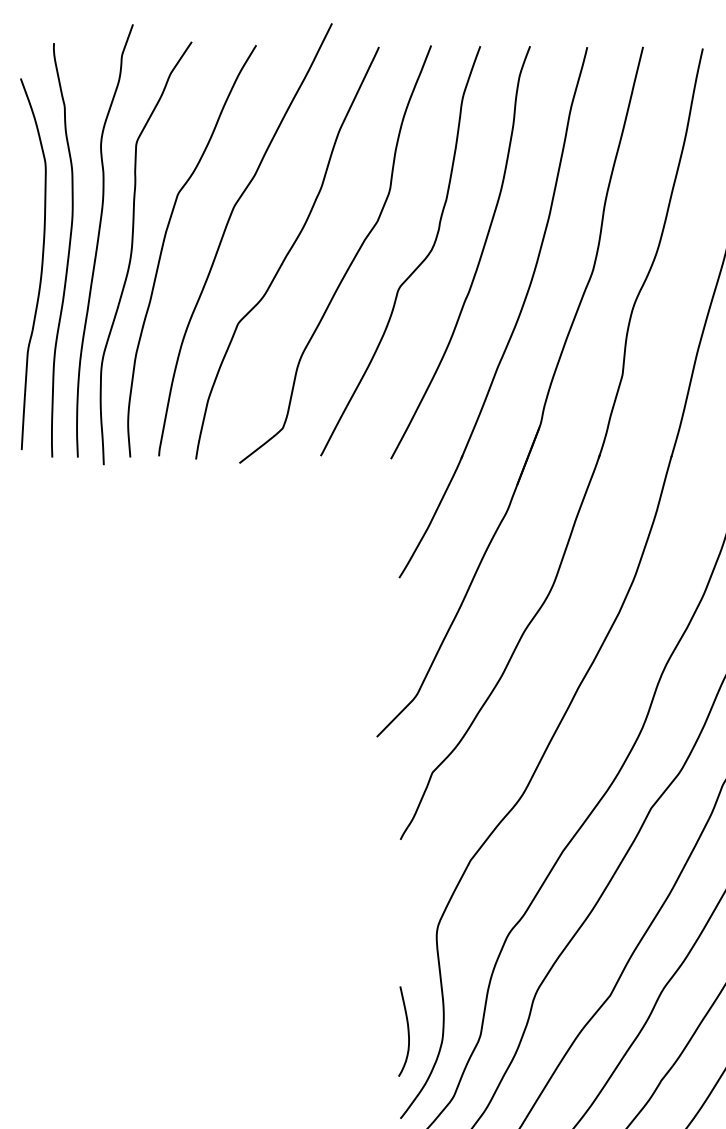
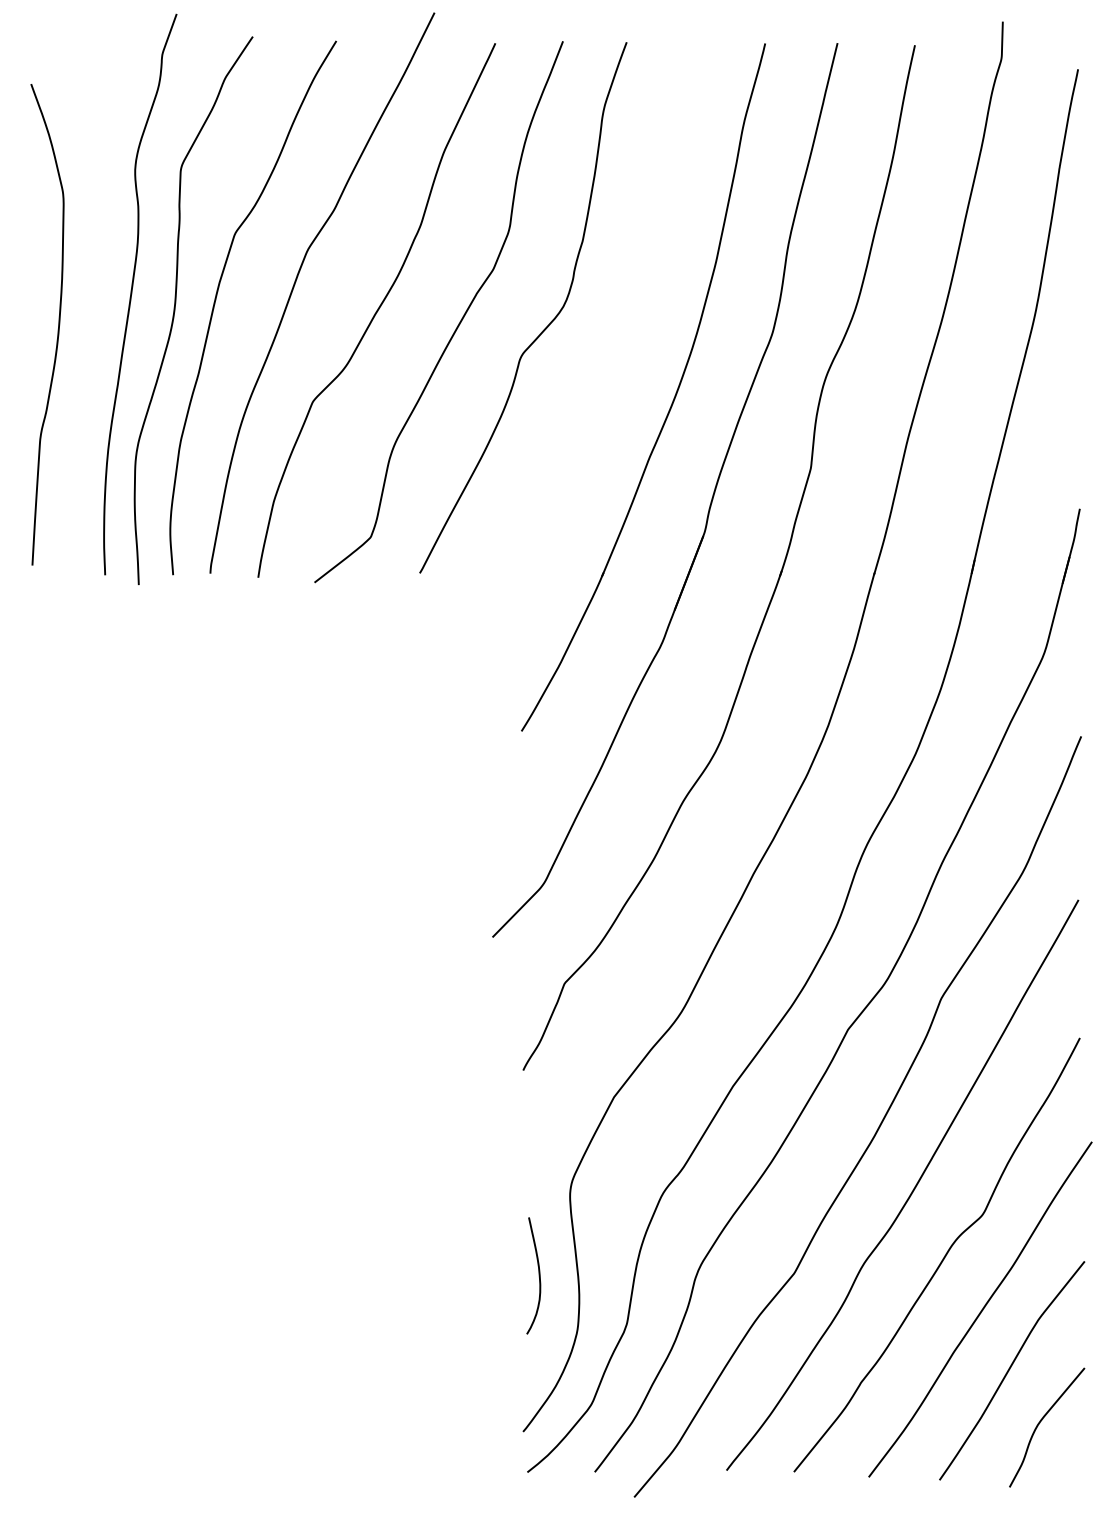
curve: (68, 251) -> (92, 308), removed
curve: (479, 258) -> (625, 317), removed
curve: (407, 1031) -> (538, 1275), moved

